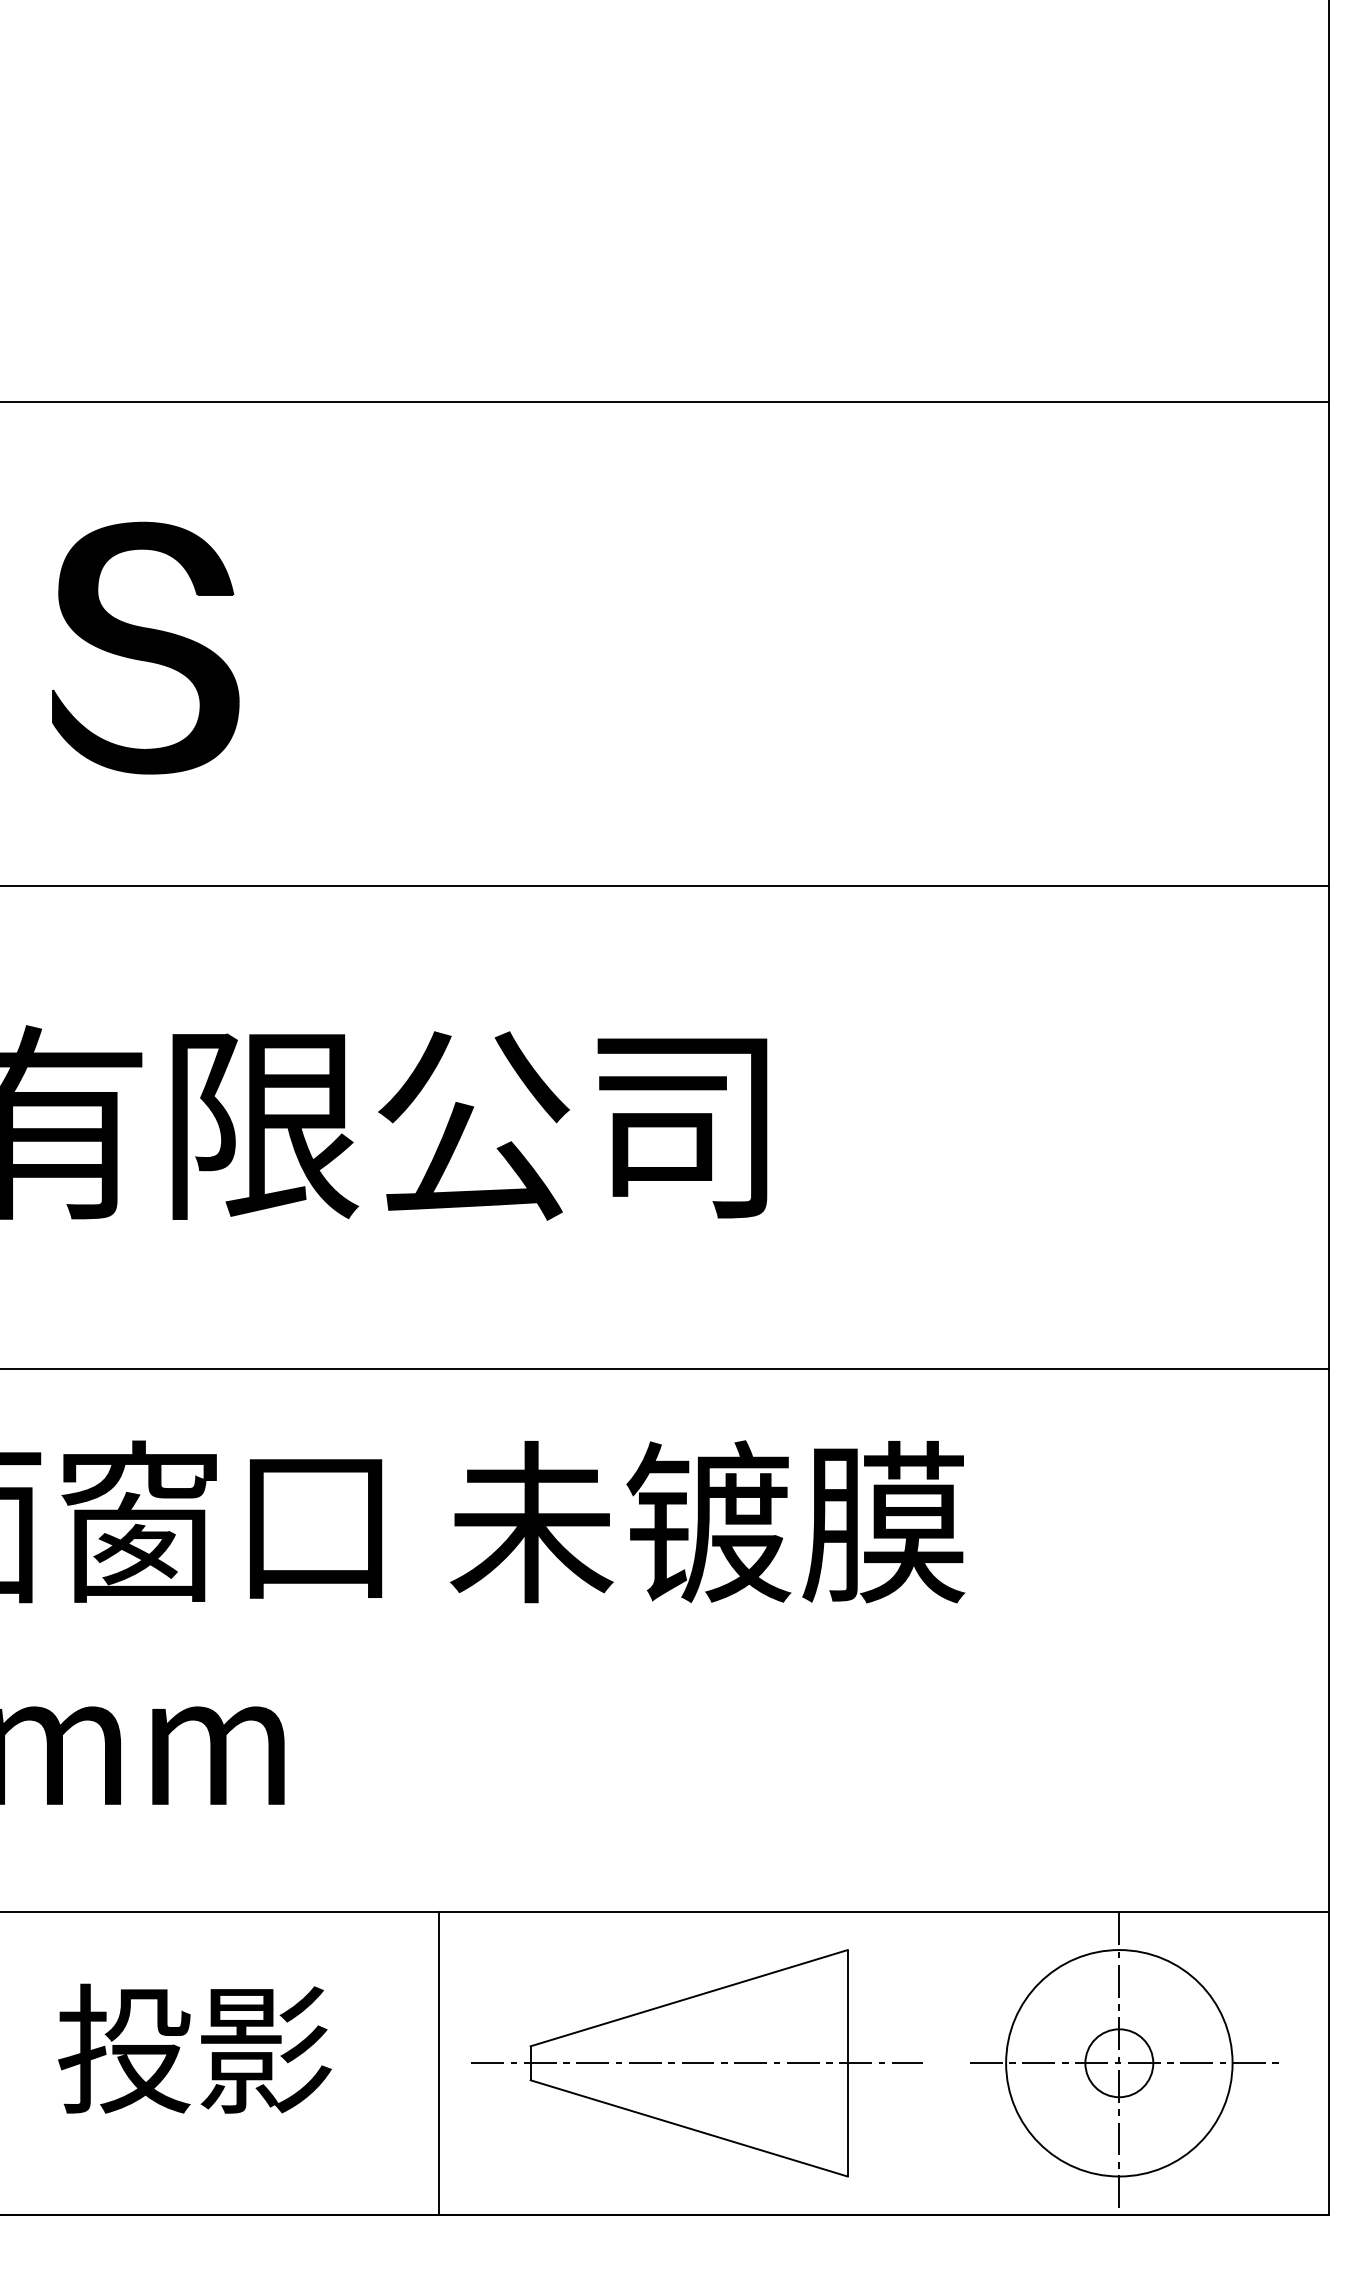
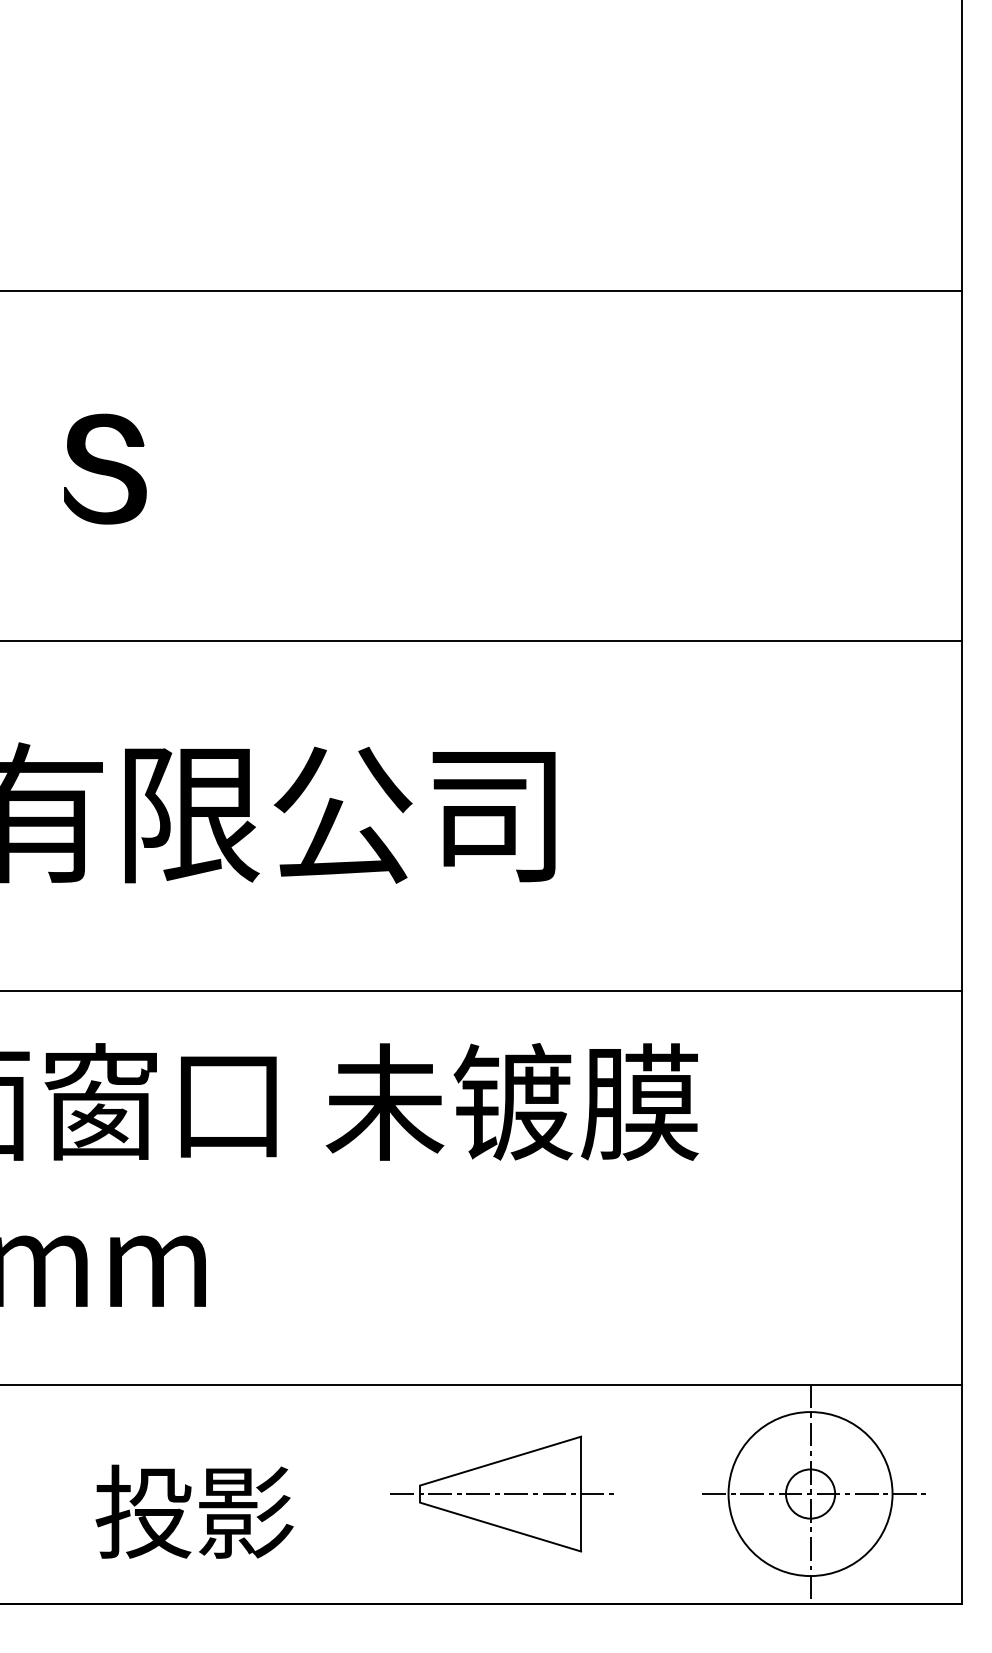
part: (145, 647) -> (105, 468), size x0.6
text: (194, 2048) -> (194, 1511), moved
line: (439, 2063) -> (318, 1494), removed
part: (696, 2063) -> (504, 1494), size x0.7

